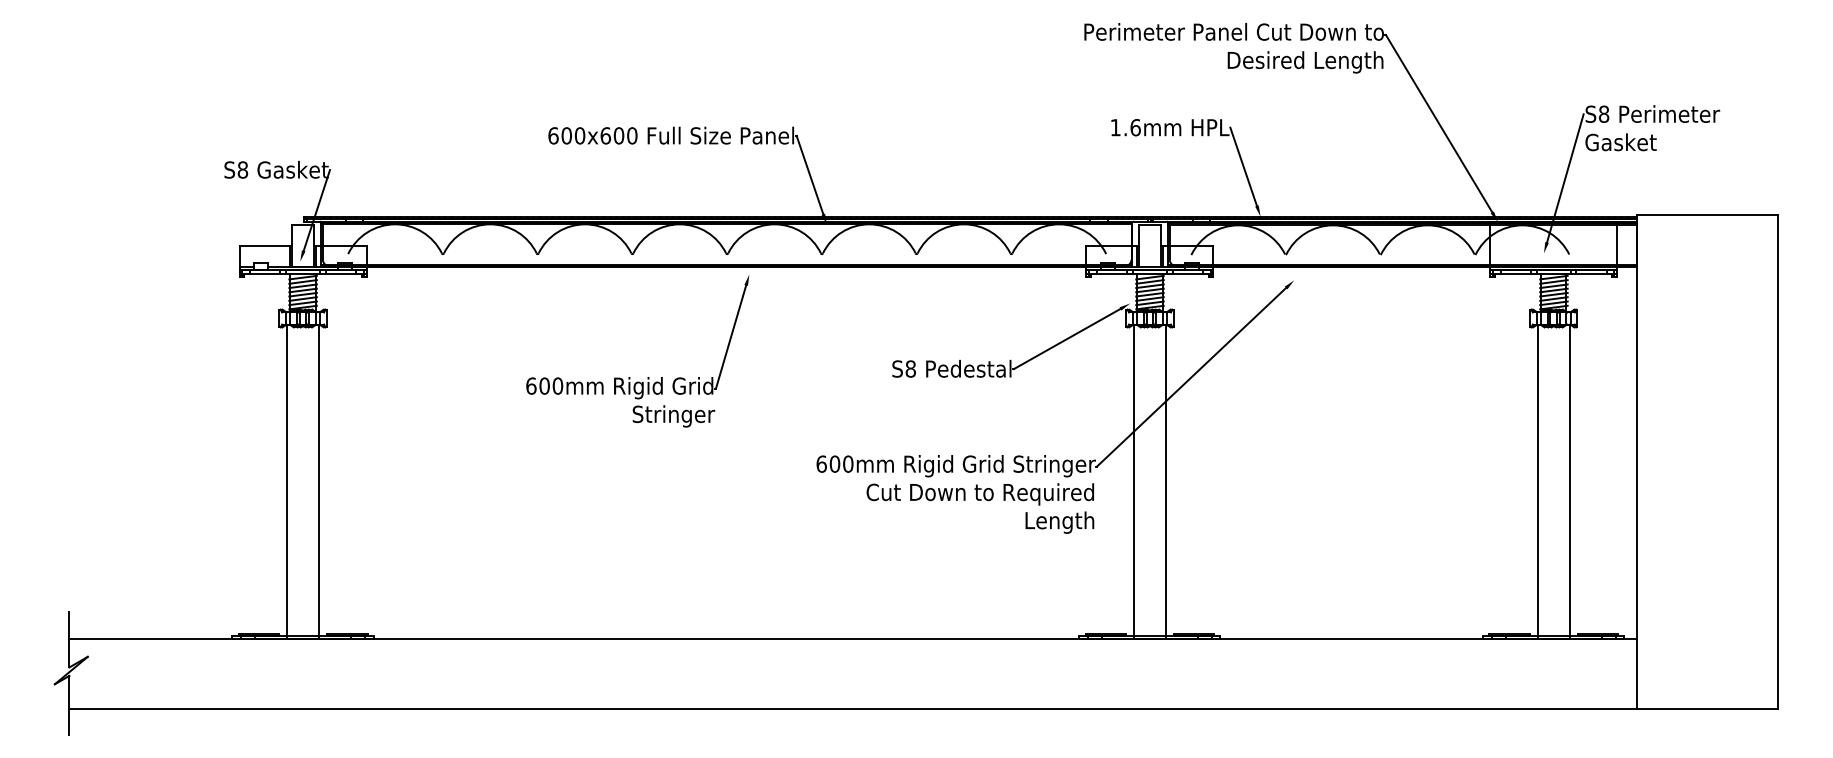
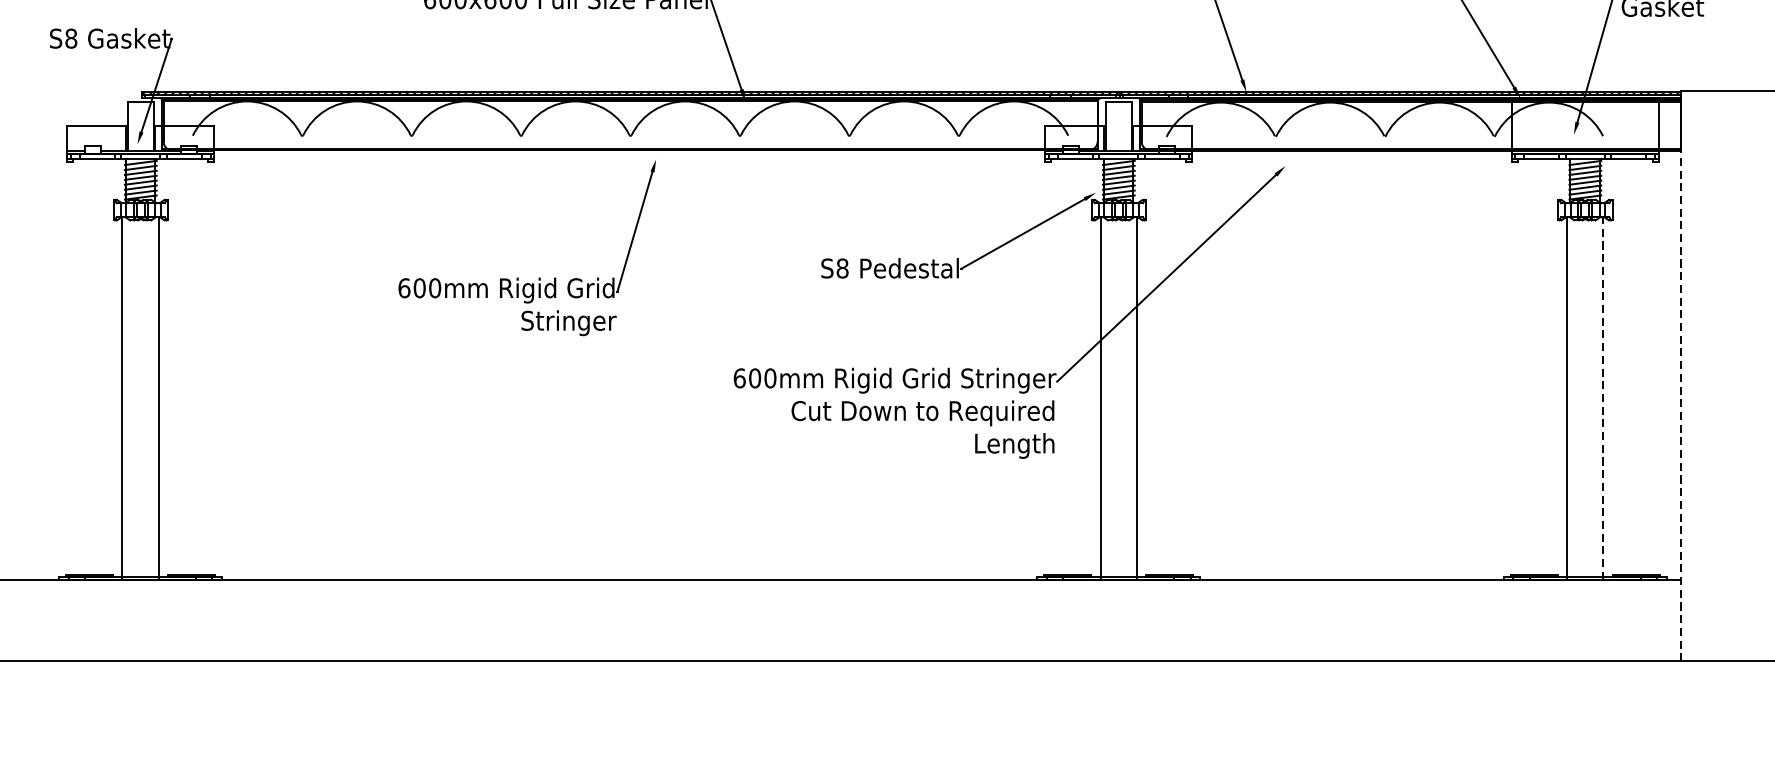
line: (1636, 461) -> (1680, 375), solid -> dashed
line: (1569, 481) -> (1603, 398), solid -> dashed

